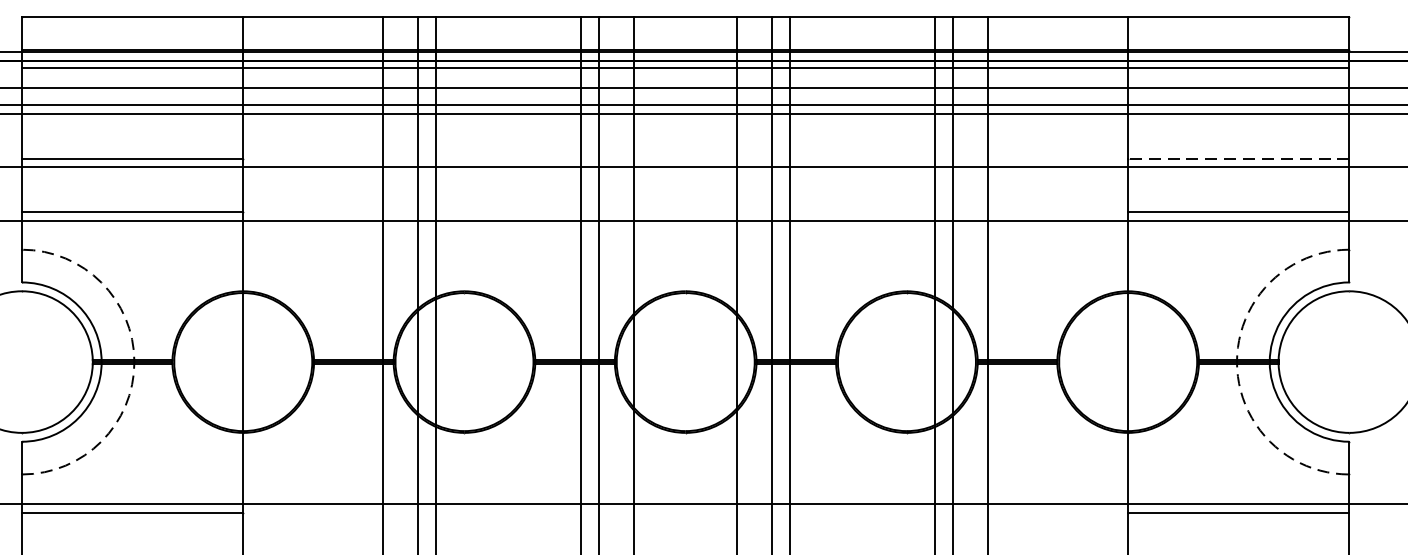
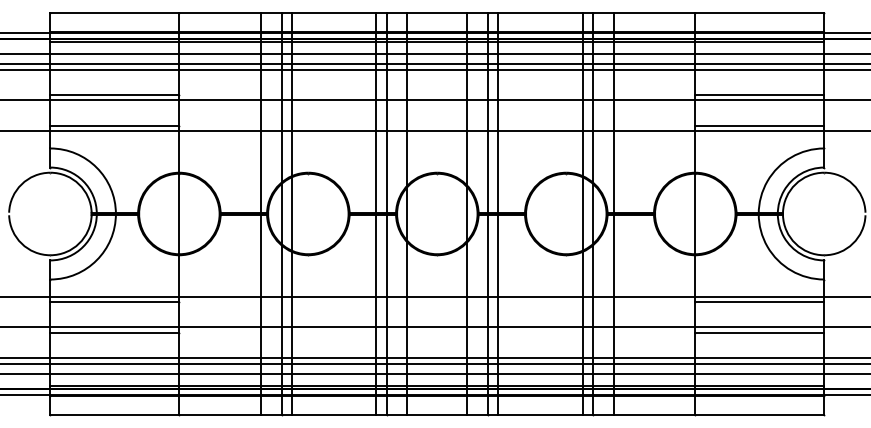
line: (1238, 158) -> (759, 95), dashed -> solid
arc: (133, 362) -> (115, 214), dashed -> solid
arc: (1236, 362) -> (758, 214), dashed -> solid

